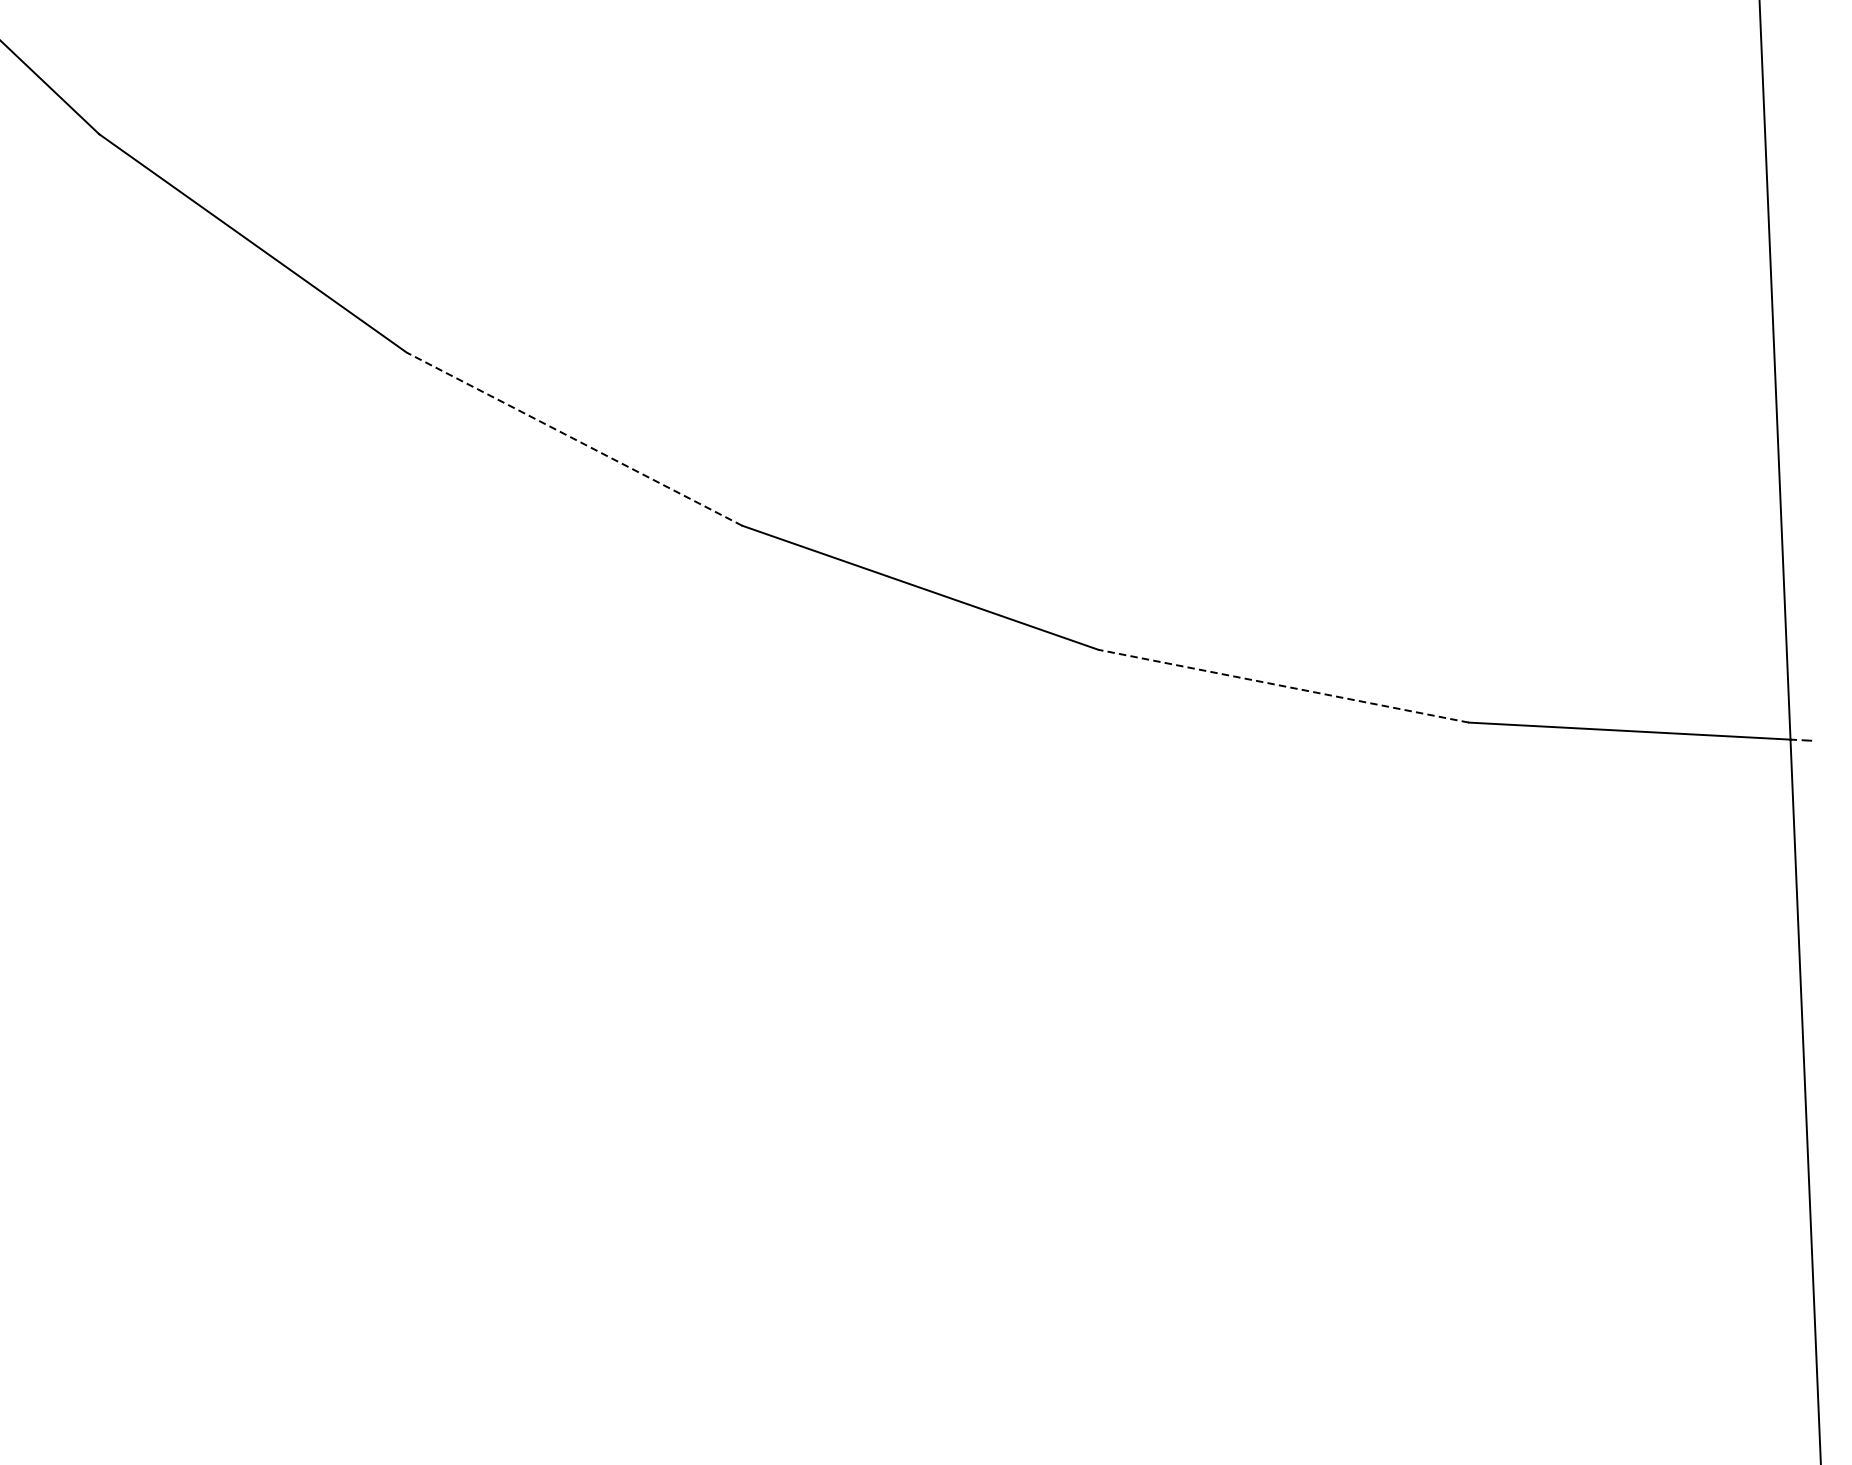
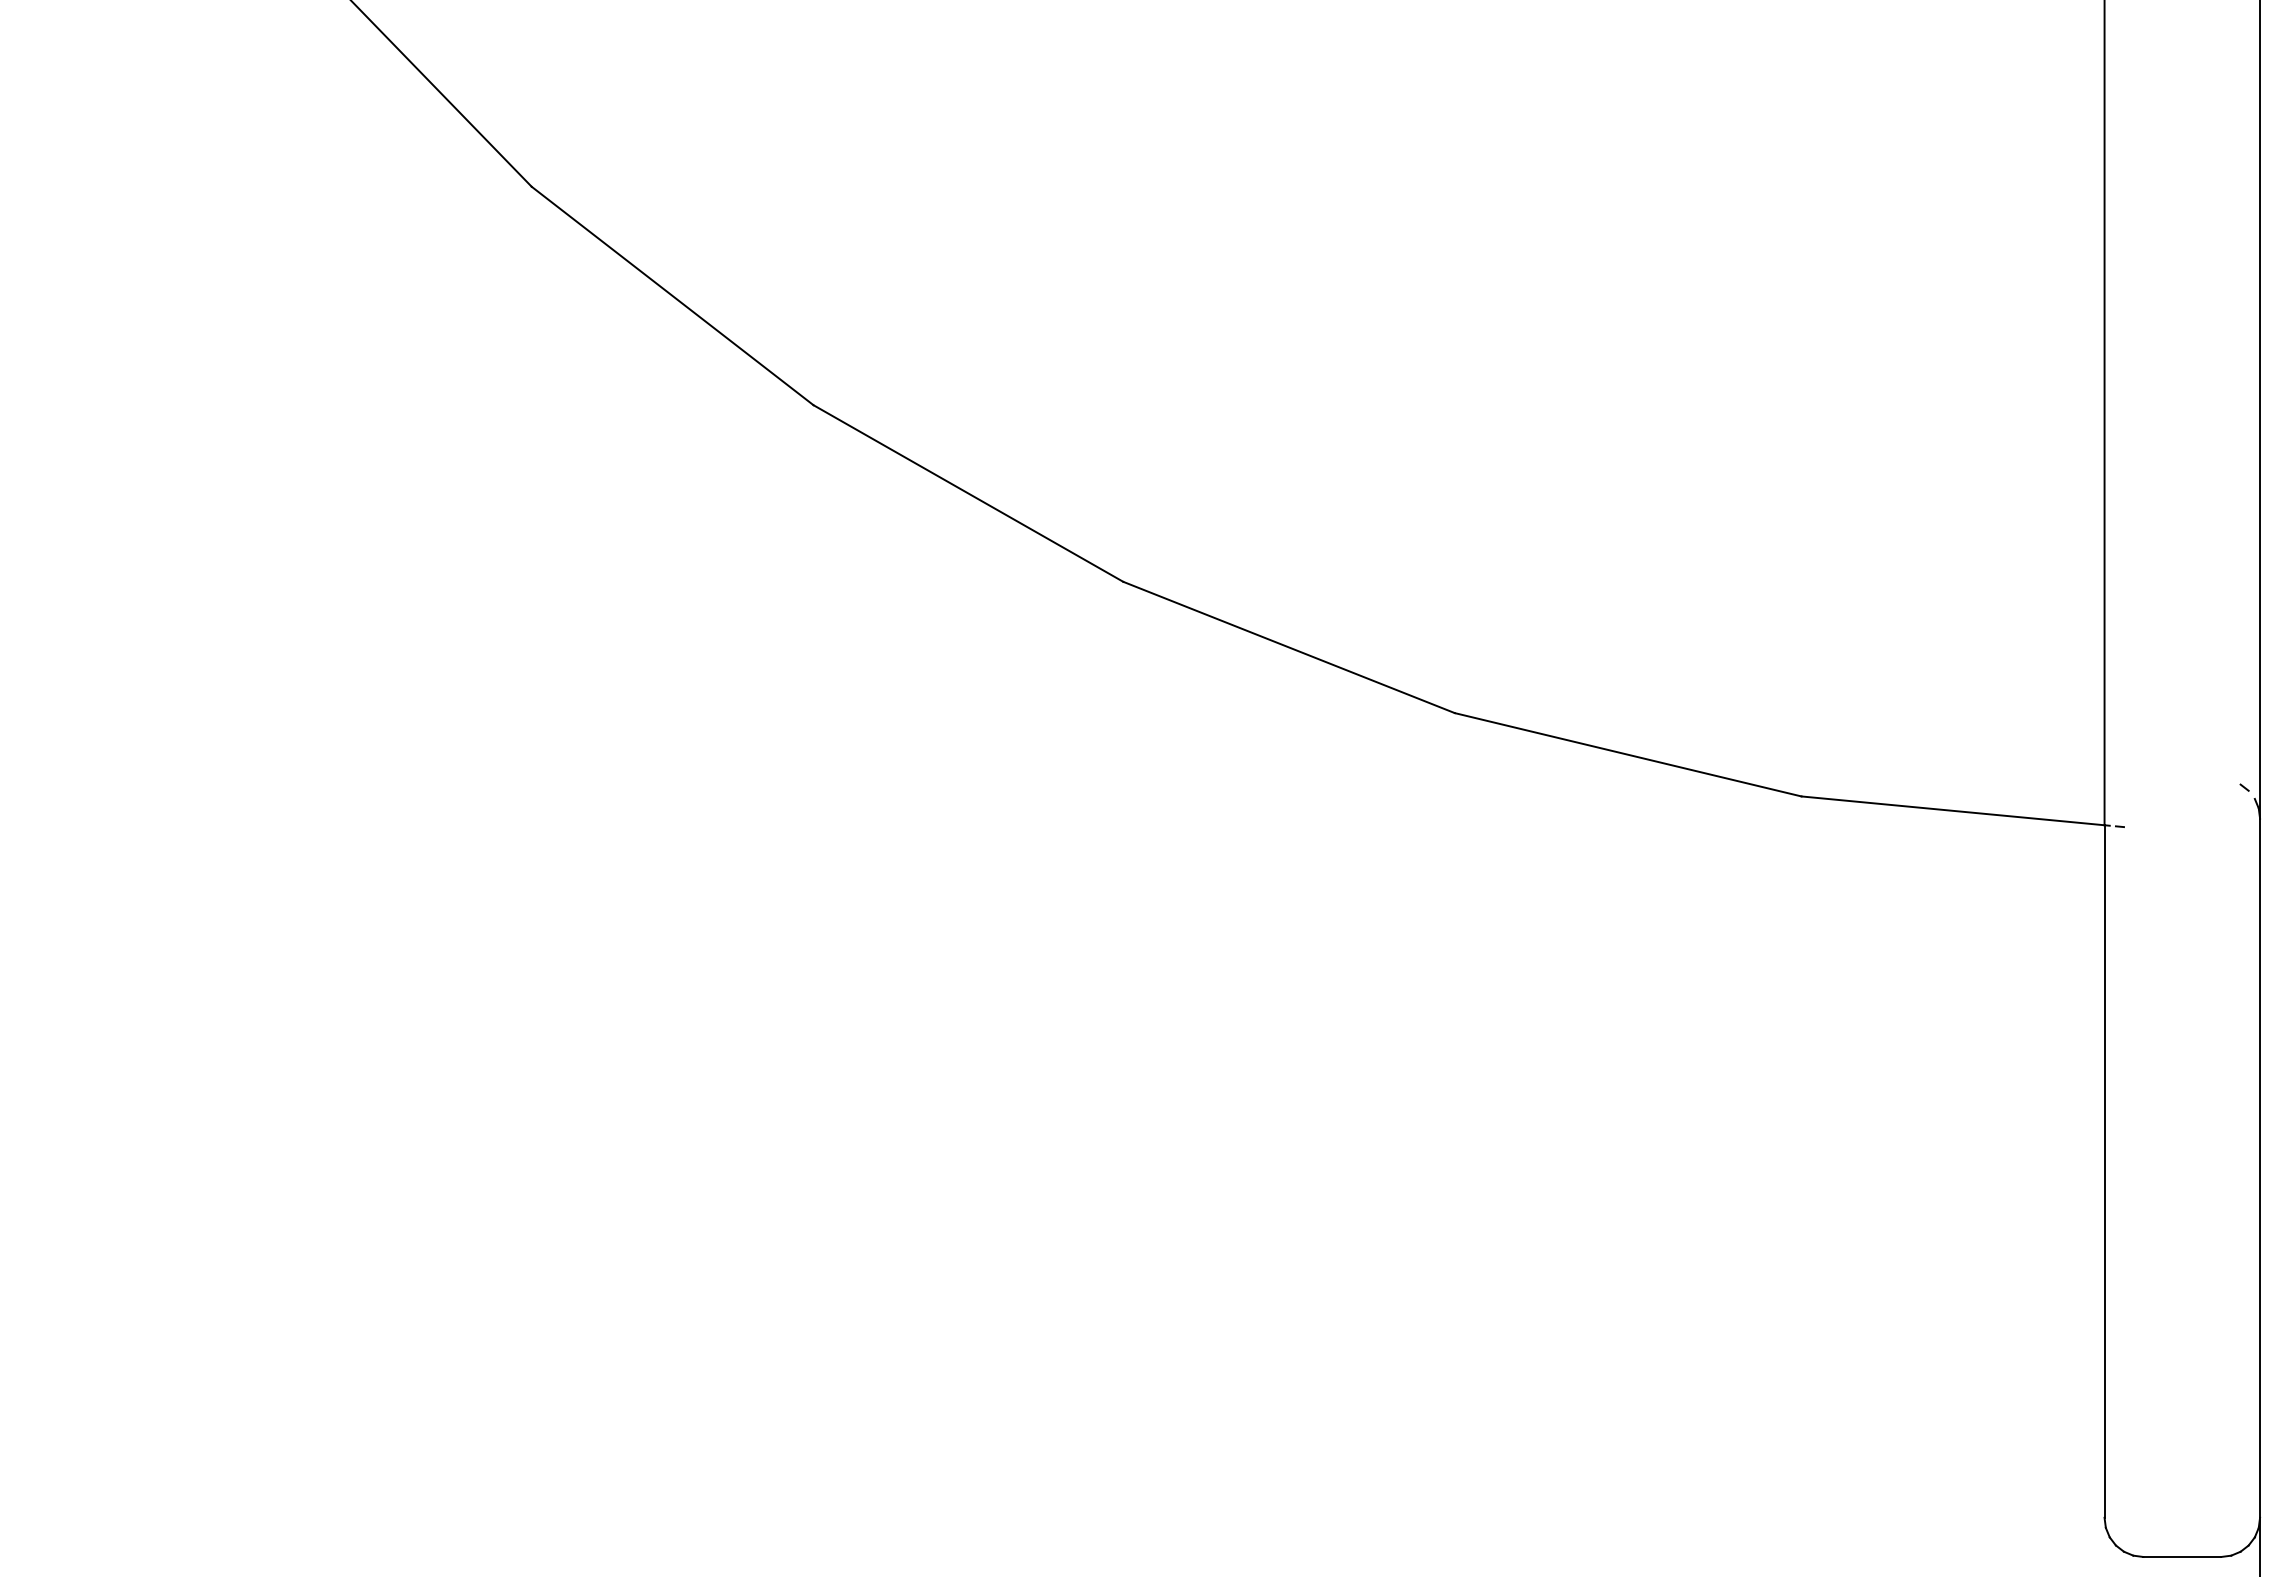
line: (573, 439) -> (967, 493), dashed -> solid
line: (1283, 685) -> (1627, 754), dashed -> solid

